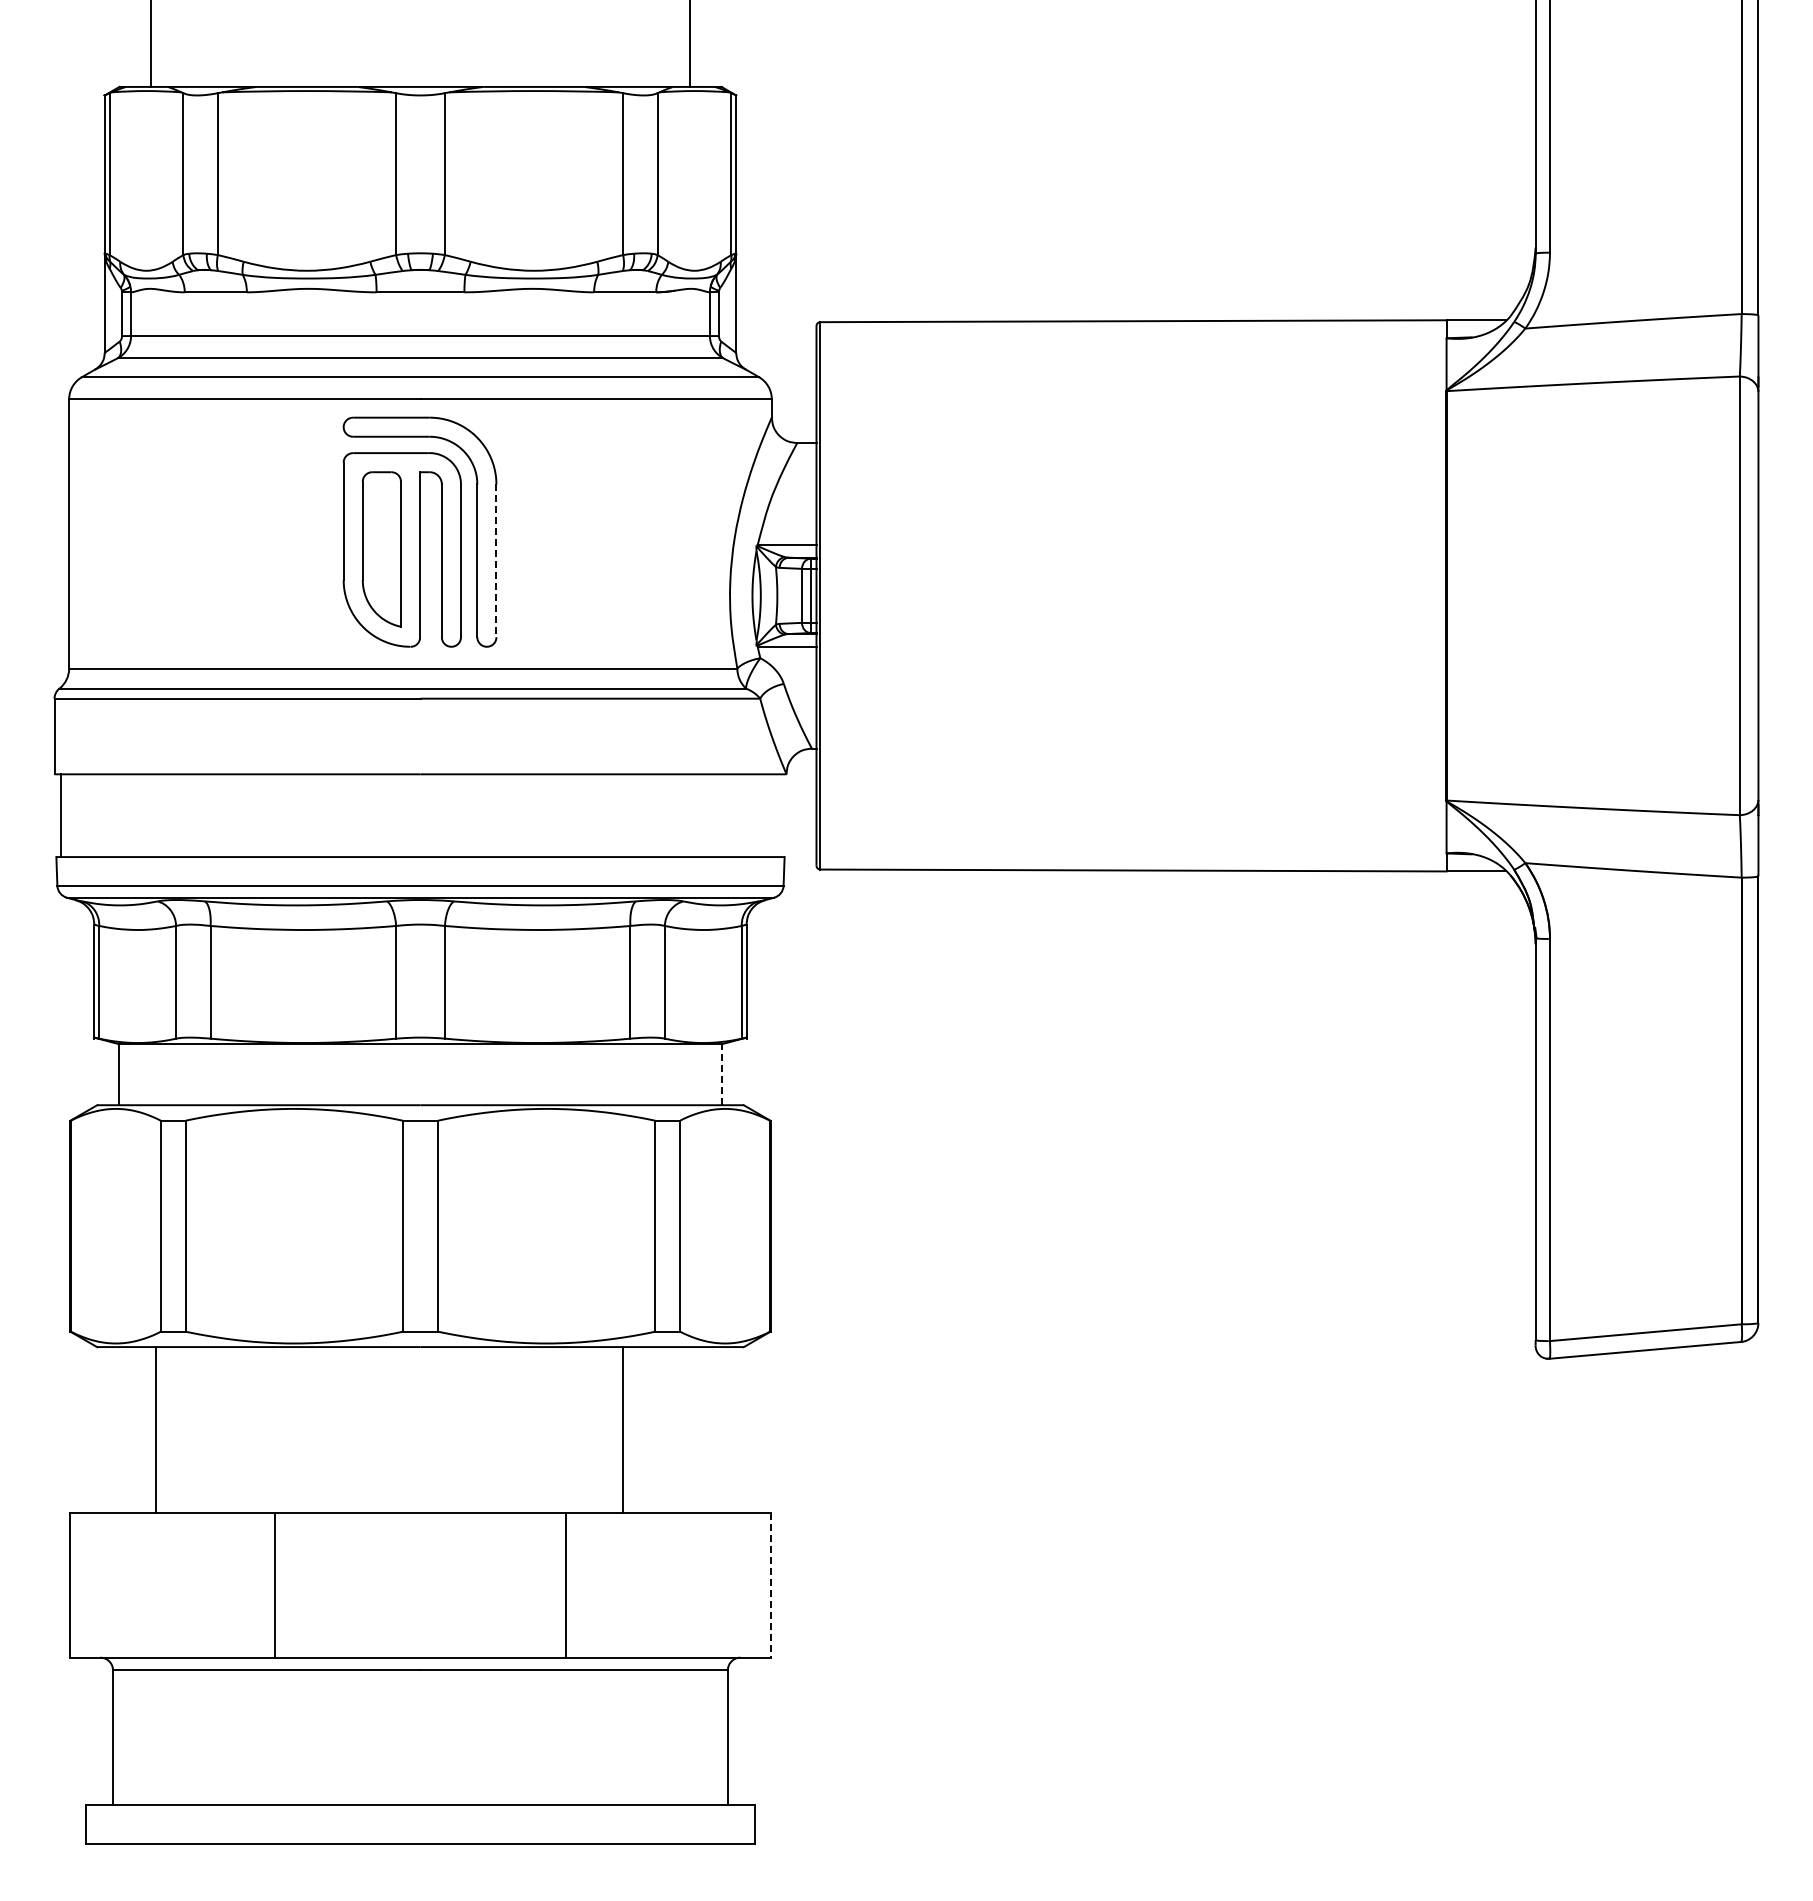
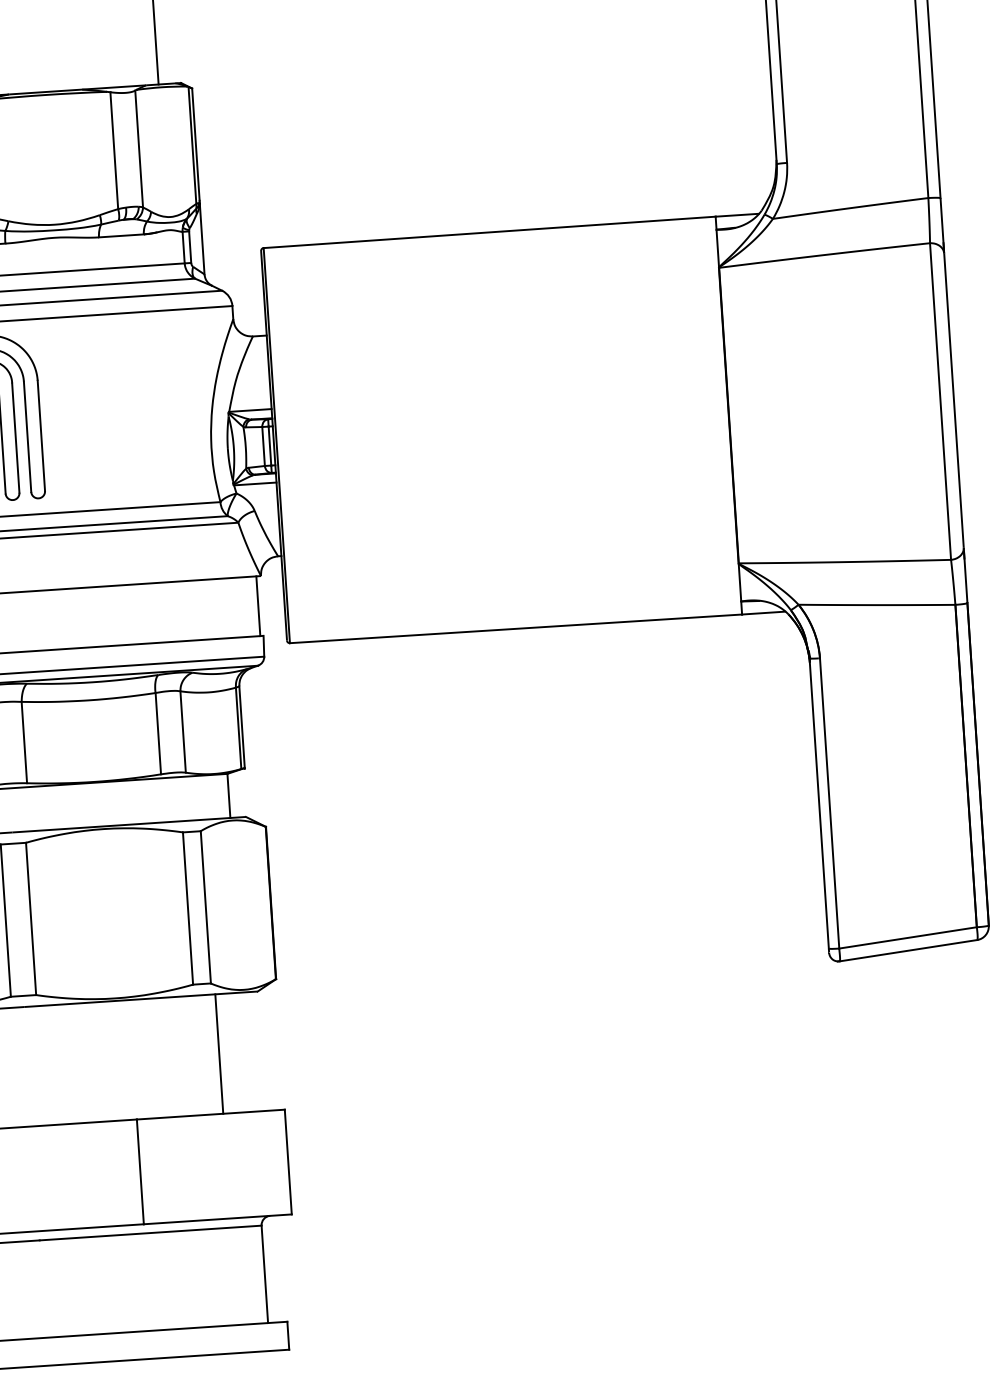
line: (496, 561) -> (41, 436), dashed -> solid
line: (780, 815) -> (258, 606), added
line: (722, 1074) -> (229, 795), dashed -> solid
line: (623, 1429) -> (219, 1053), moved
line: (770, 1585) -> (288, 1162), dashed -> solid

